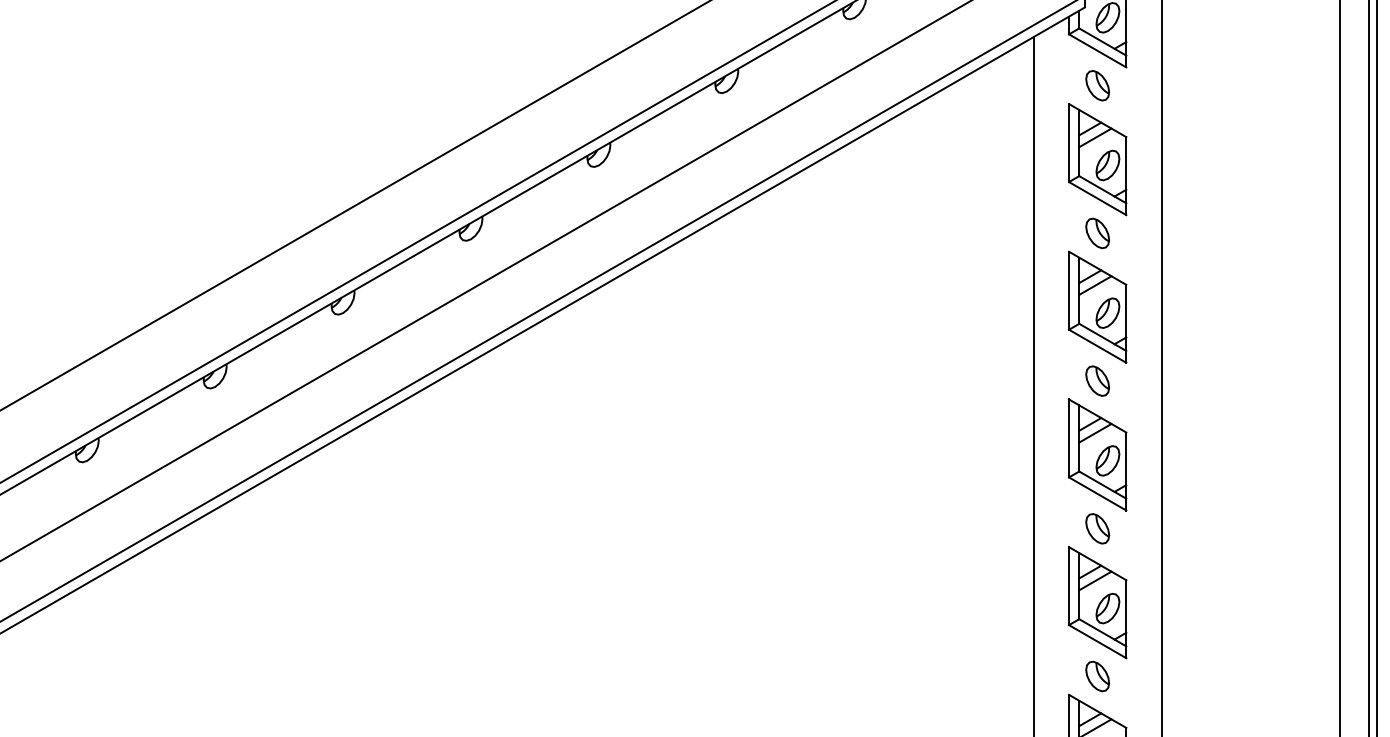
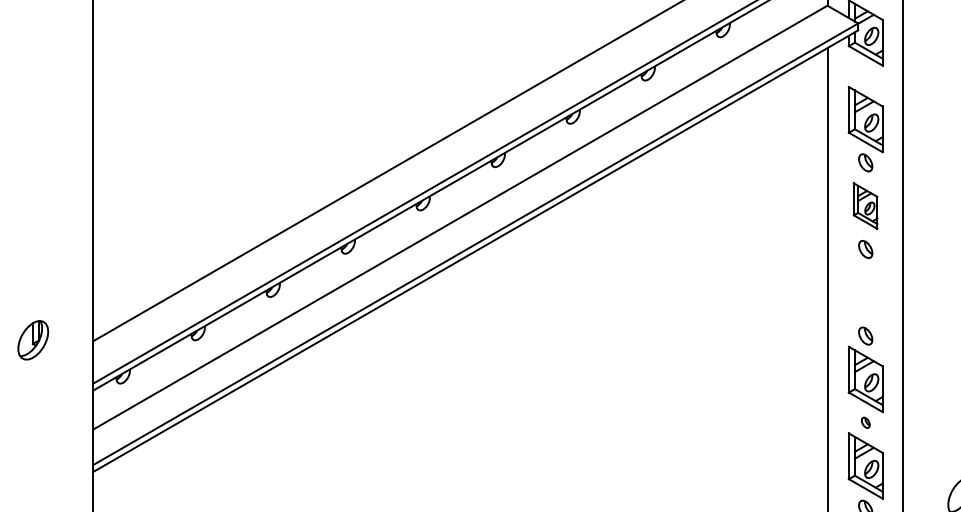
part: (1097, 84) -> (865, 75), removed
part: (1097, 306) -> (865, 205), size x0.7
part: (1097, 454) -> (865, 292), removed
part: (1097, 676) -> (865, 422), size x0.6

